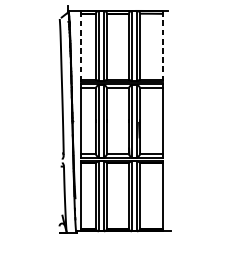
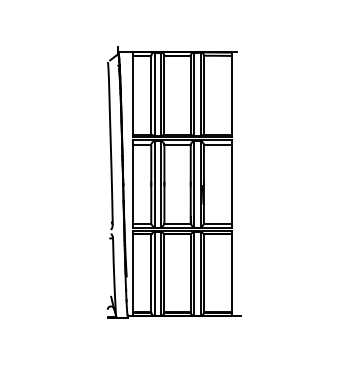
line: (81, 46) -> (133, 94), dashed -> solid
line: (163, 46) -> (231, 95), dashed -> solid

